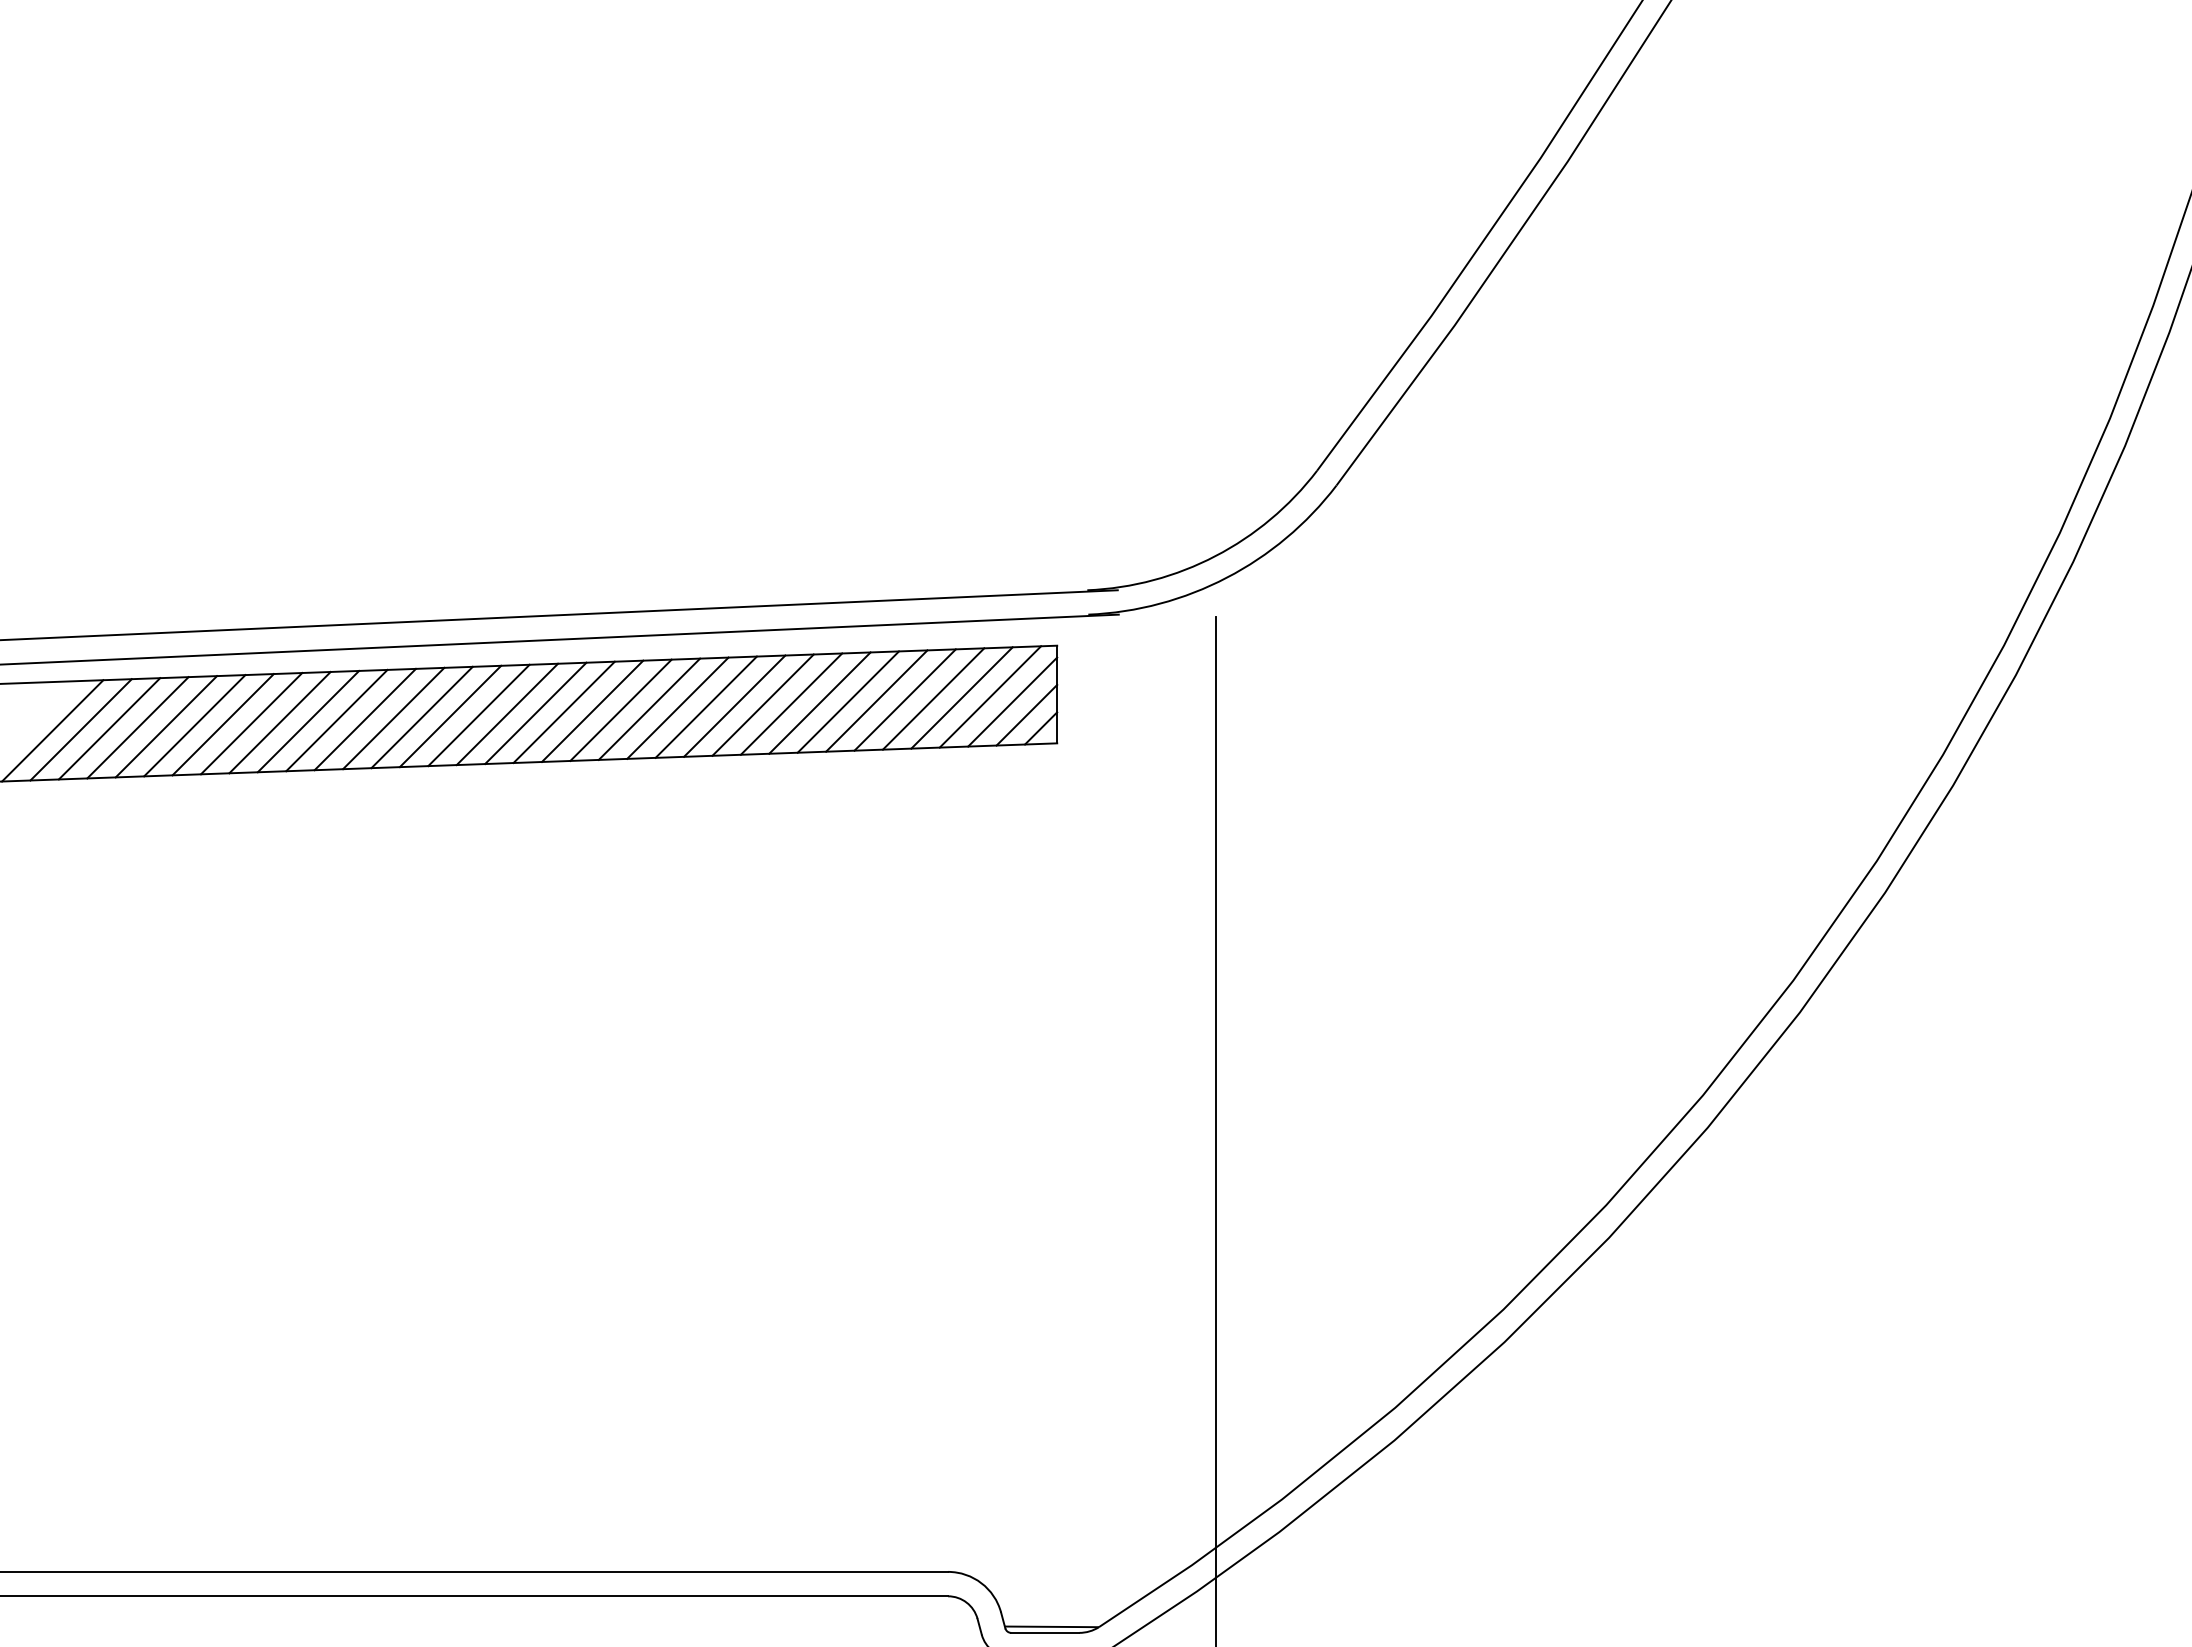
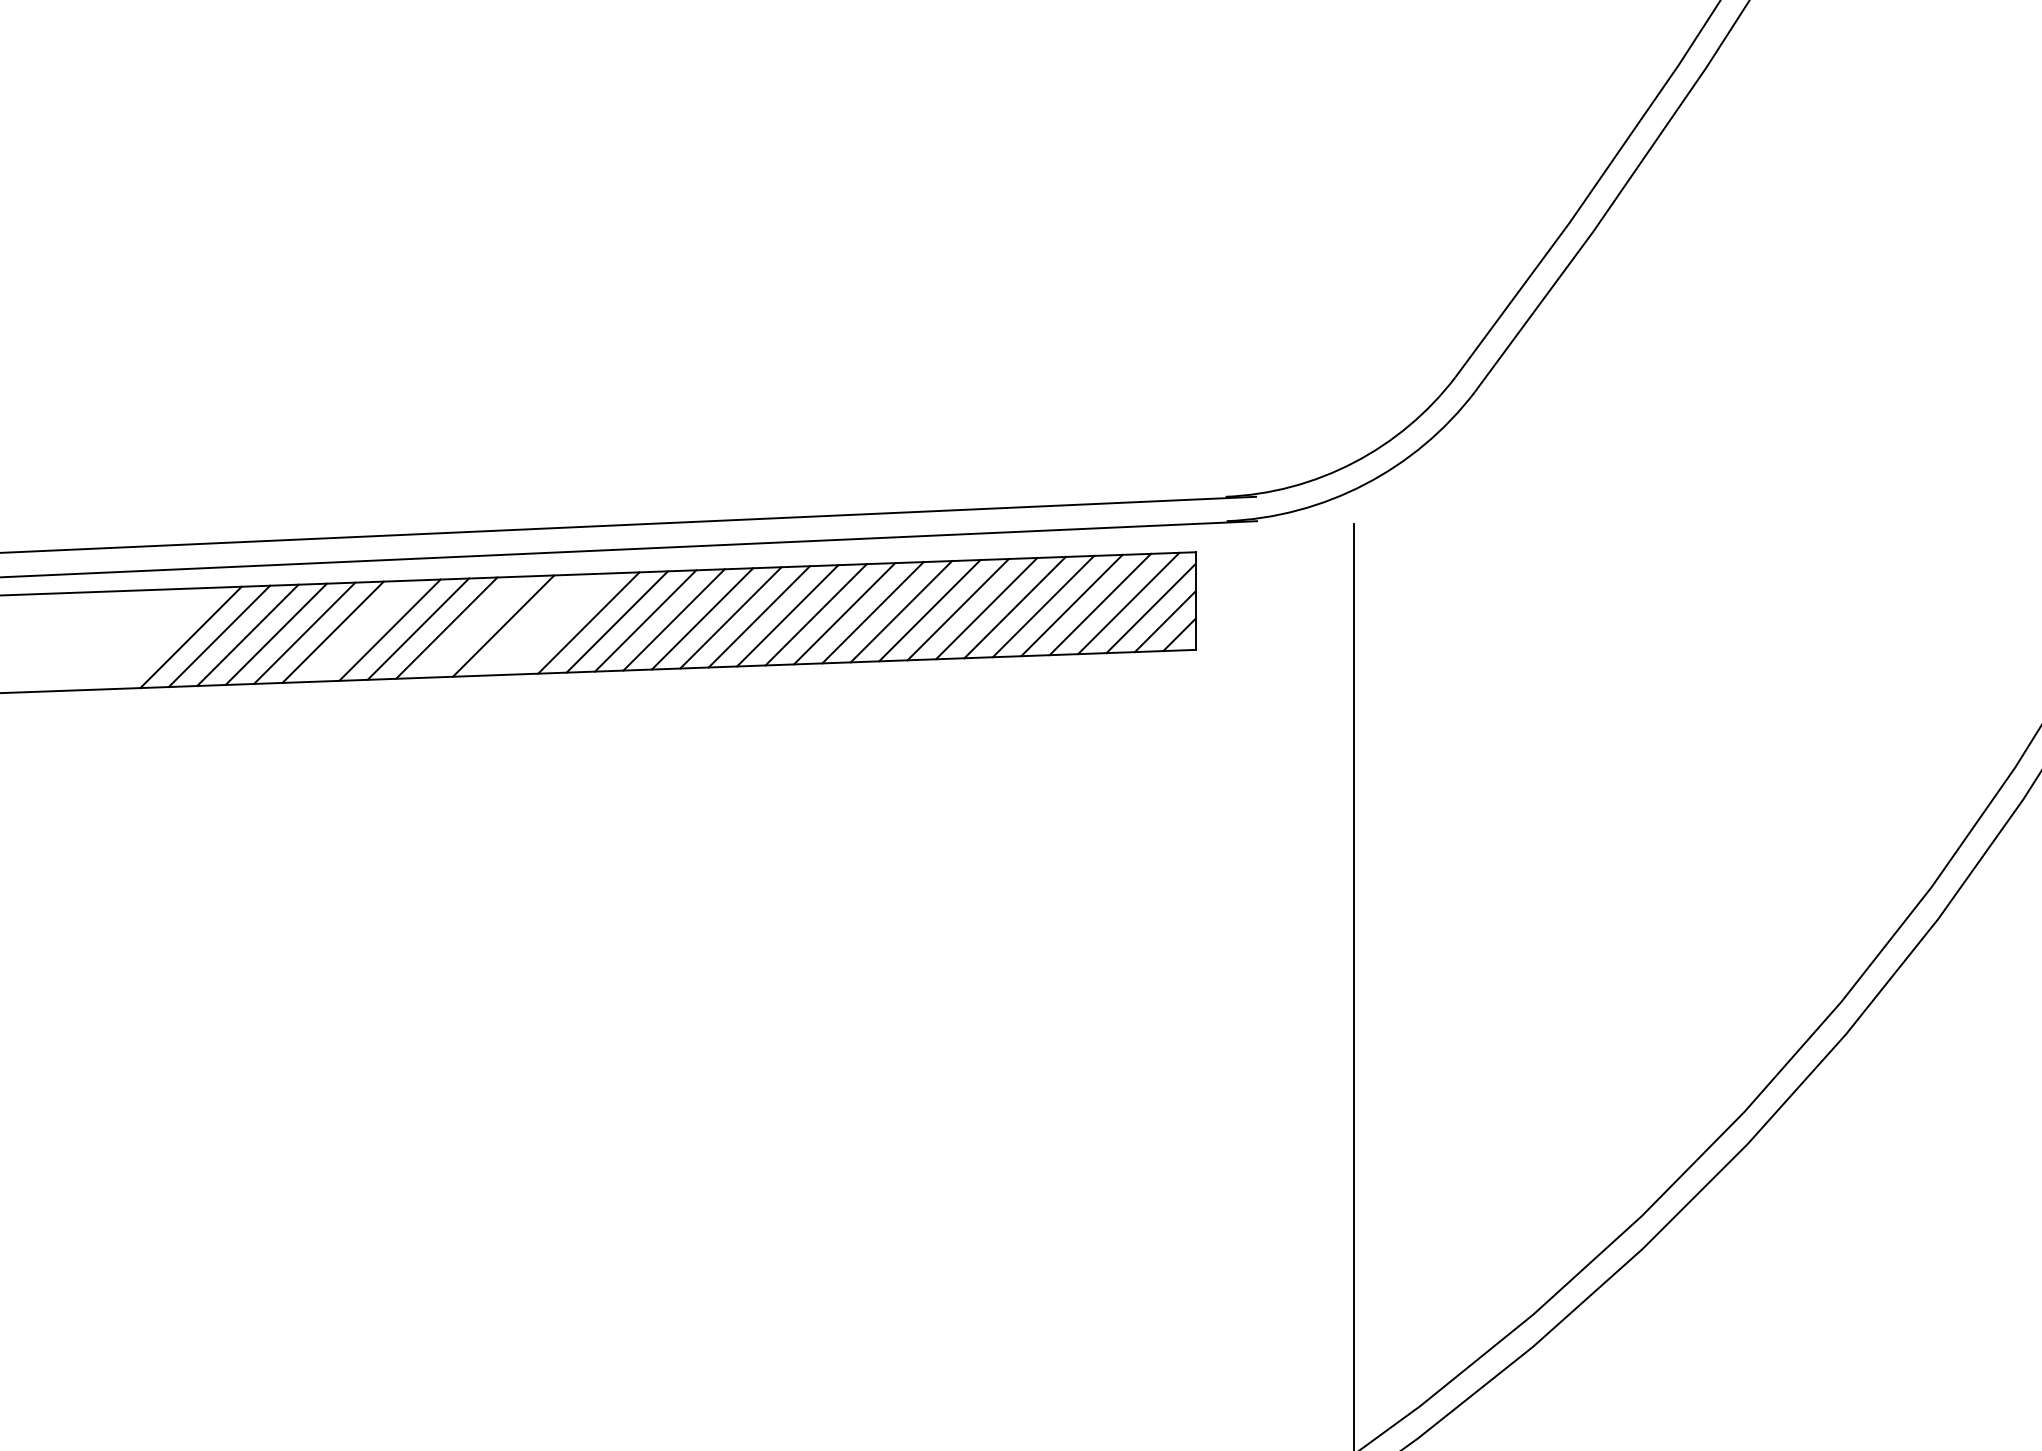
line: (421, 717) -> (559, 624), removed
line: (393, 718) -> (531, 625), removed
line: (336, 720) -> (474, 627), removed
line: (222, 724) -> (360, 631), removed

